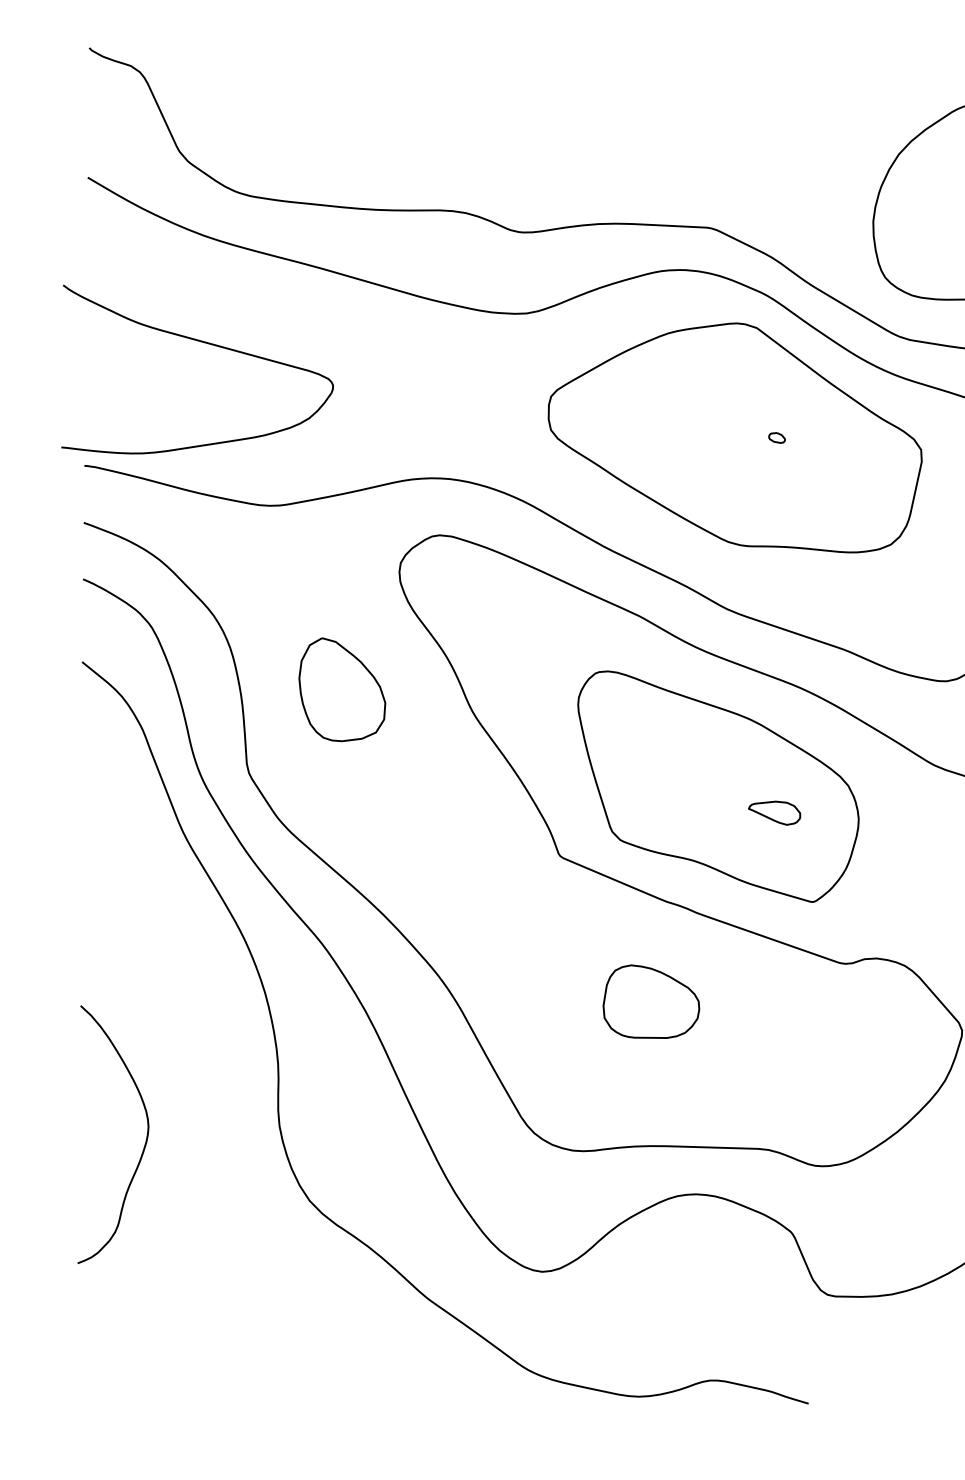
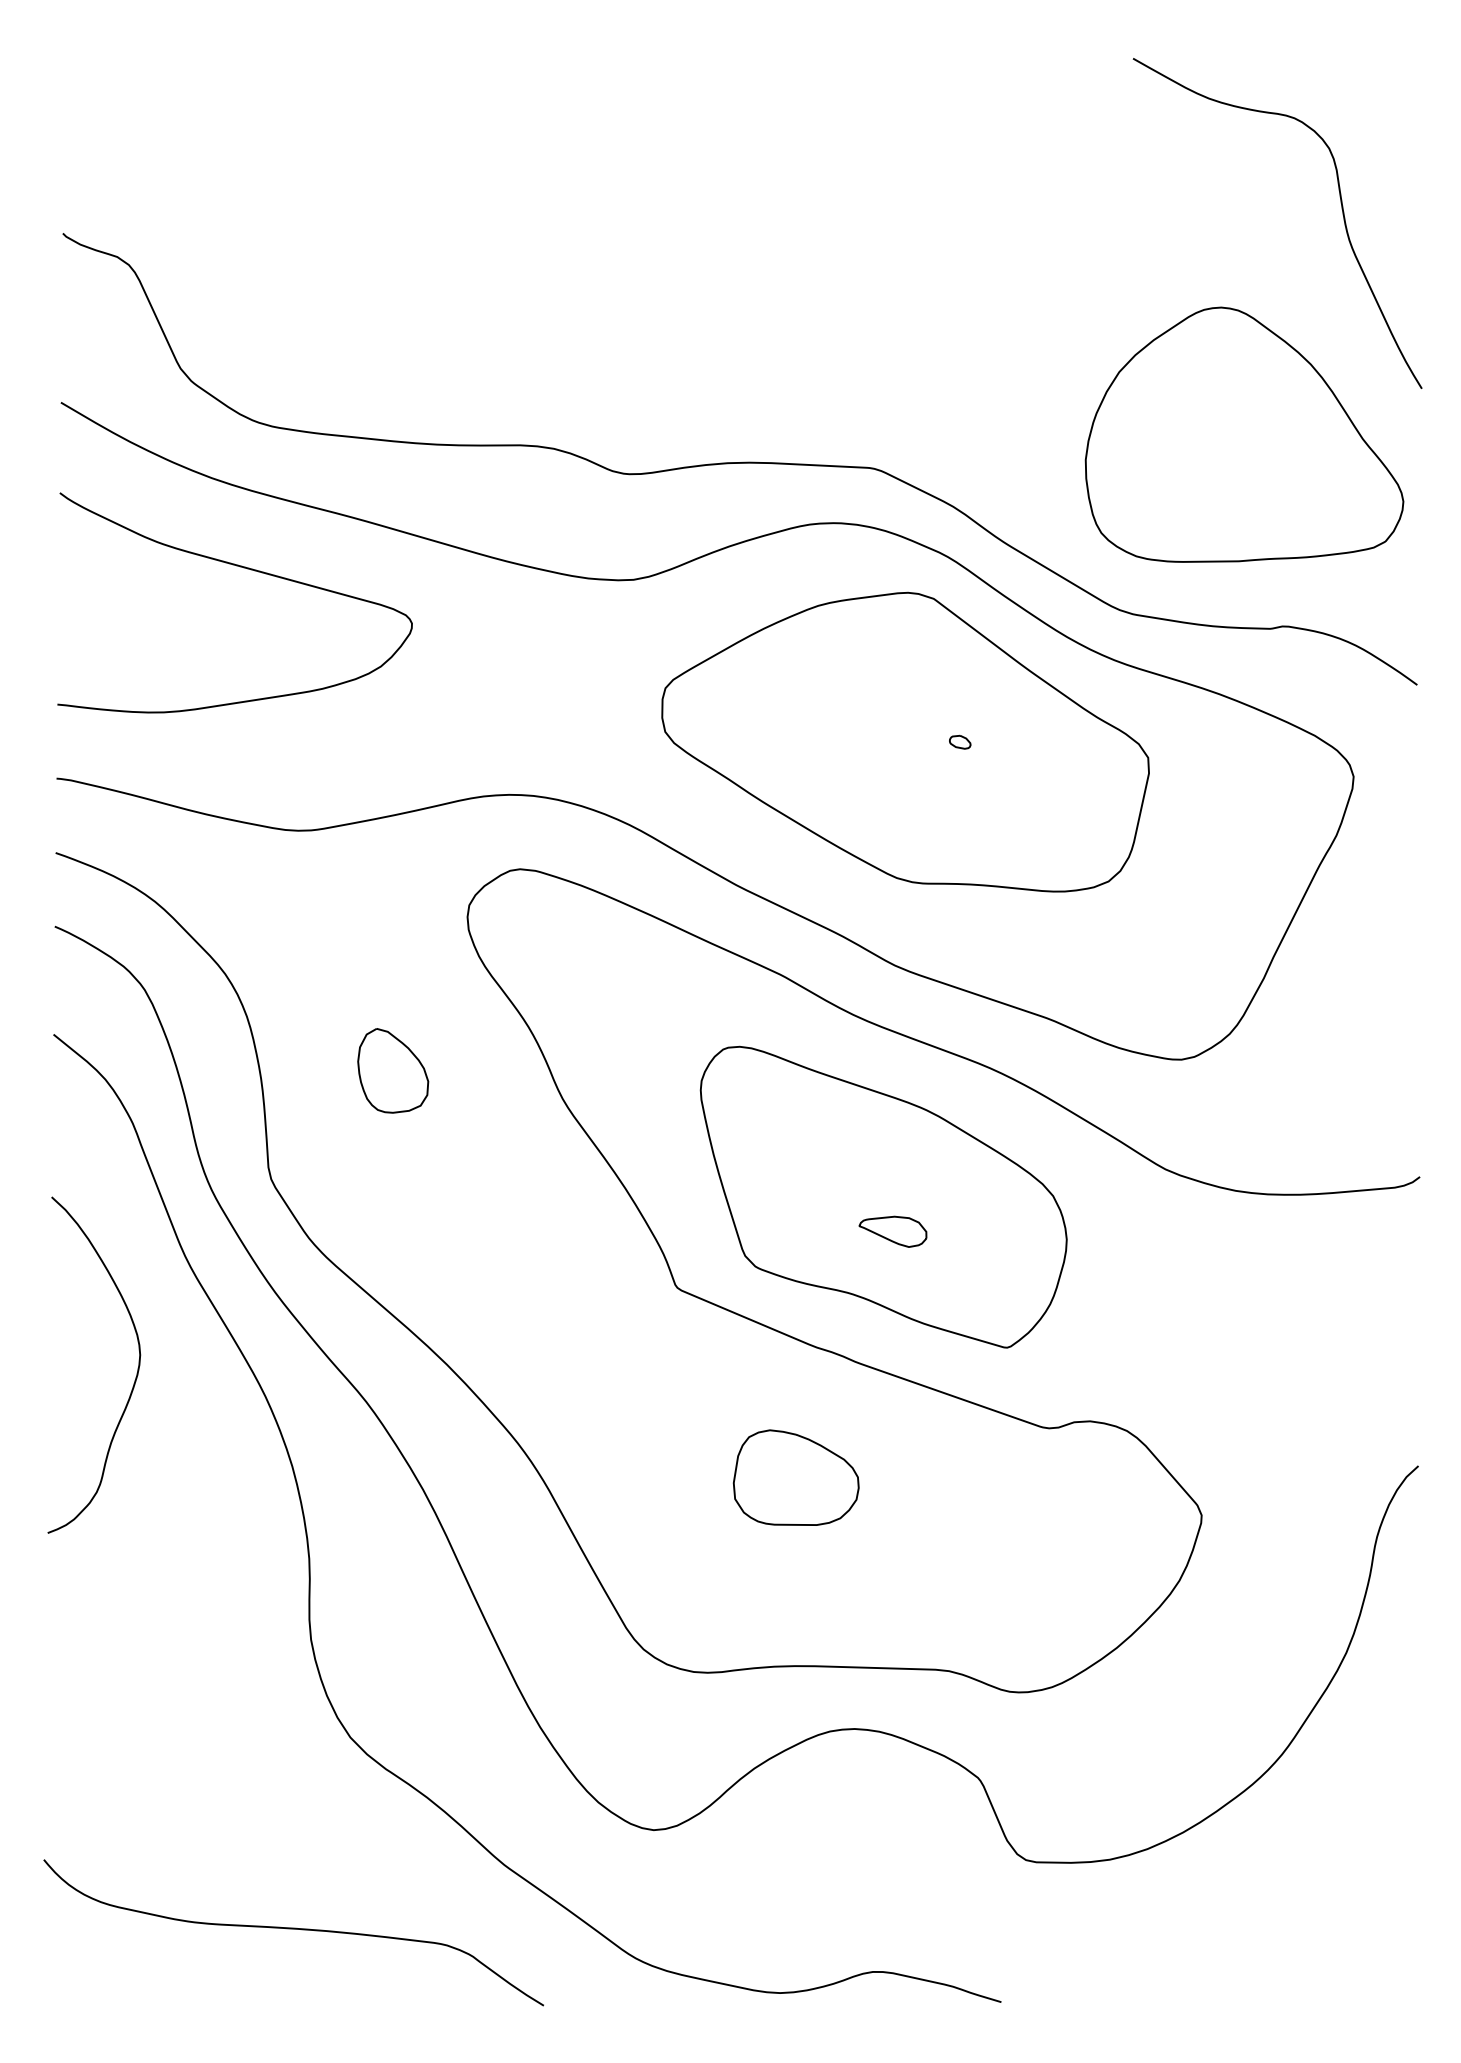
curve: (203, 343) -> (243, 568), moved
part: (342, 689) -> (393, 1070), size x0.62
part: (774, 812) -> (892, 1231), moved
curve: (145, 1141) -> (136, 1373), moved
curve: (266, 1347) -> (293, 1929), added

